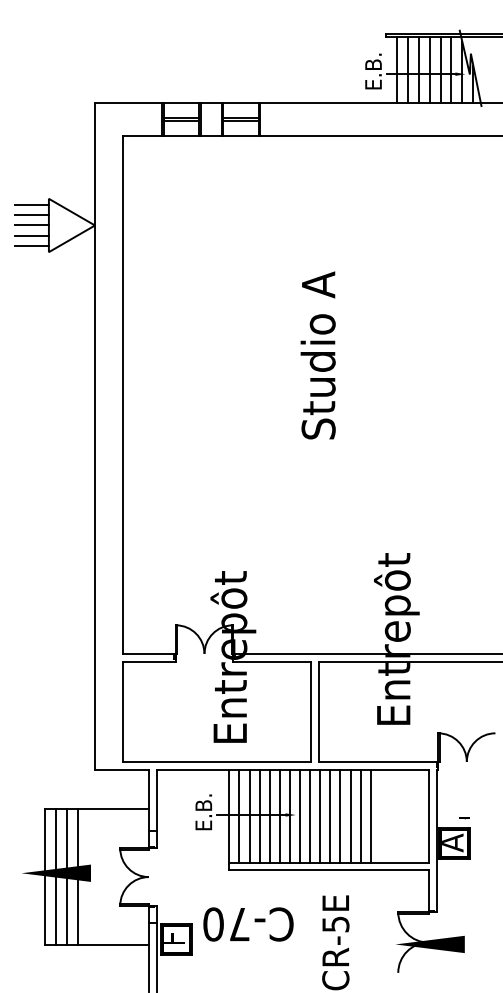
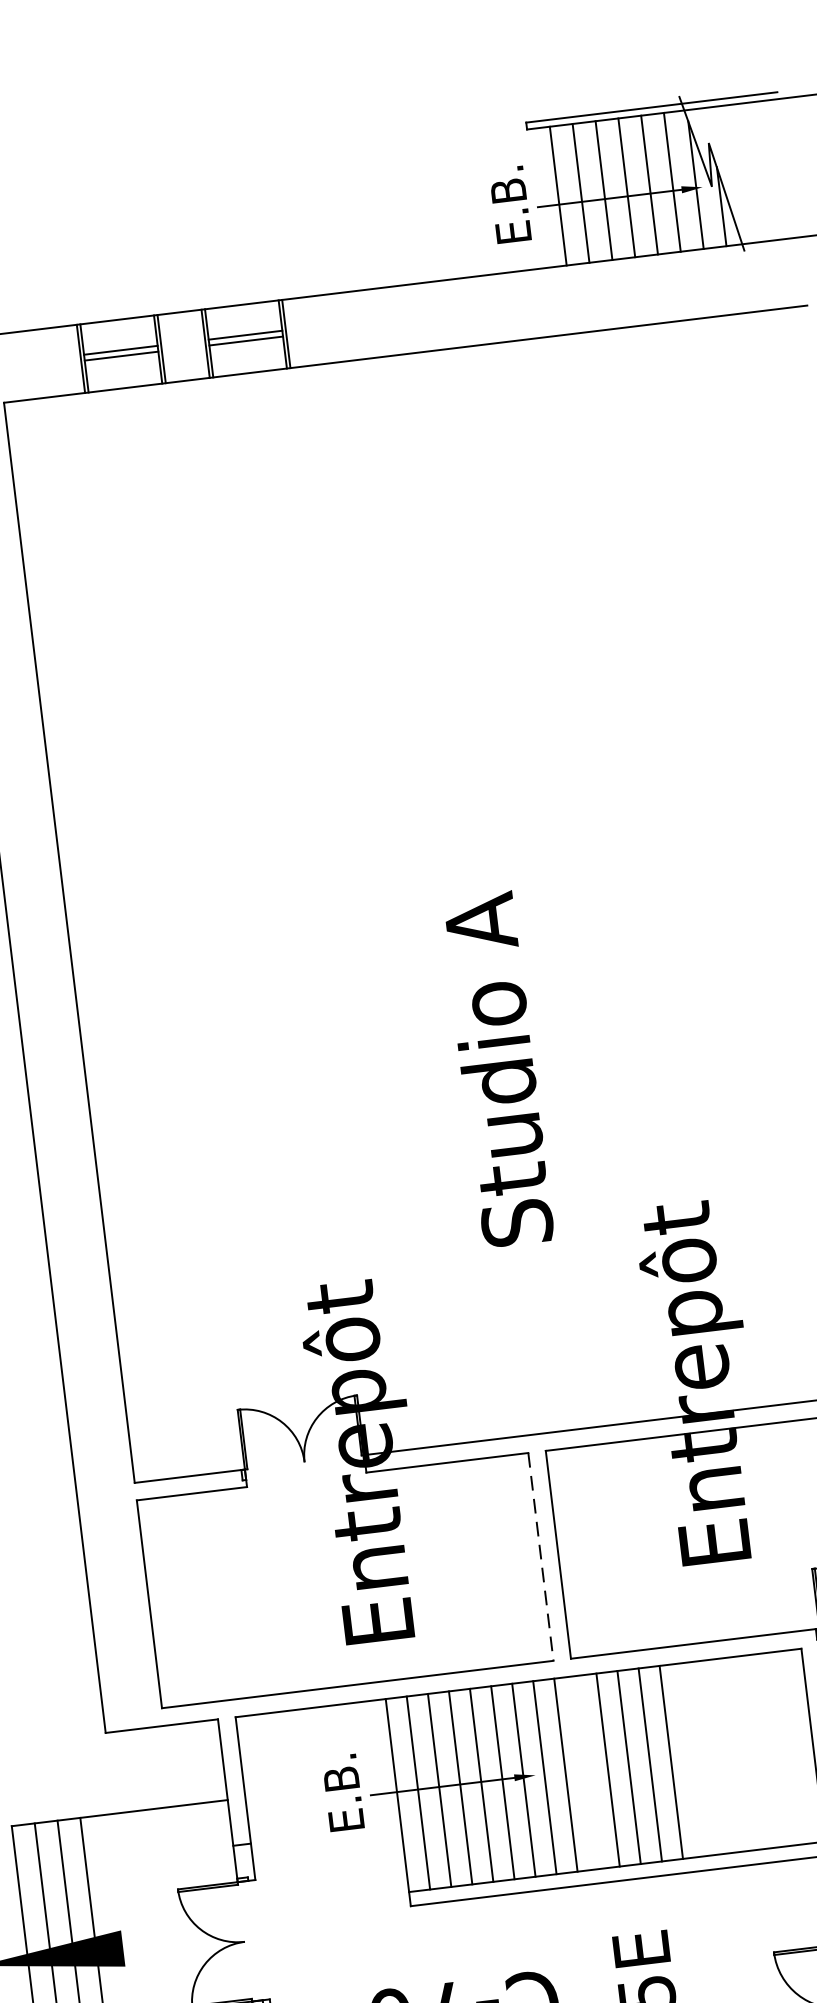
text: (317, 355) -> (496, 1069), moved
line: (310, 712) -> (540, 1557), solid -> dashed
line: (320, 816) -> (587, 1772), removed
line: (370, 816) -> (691, 1759), removed

